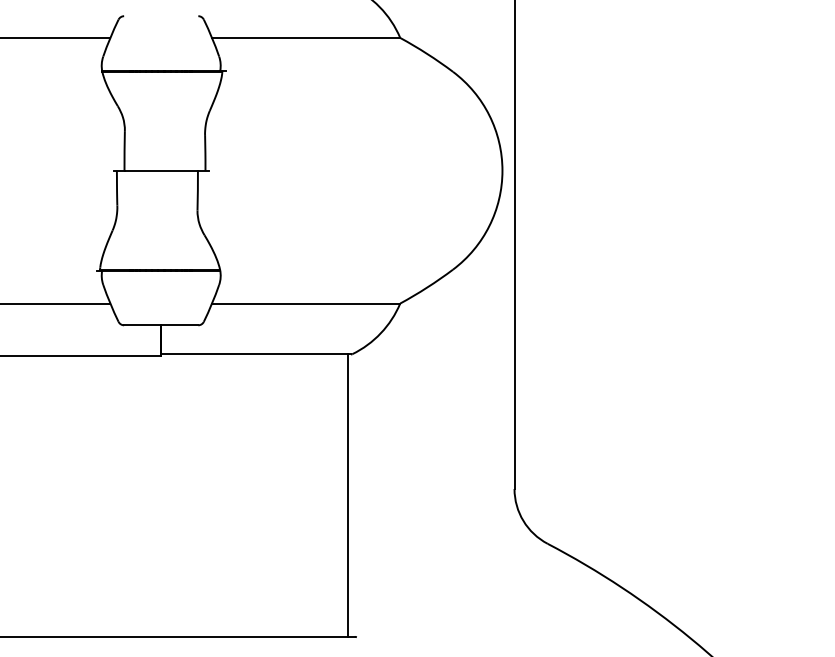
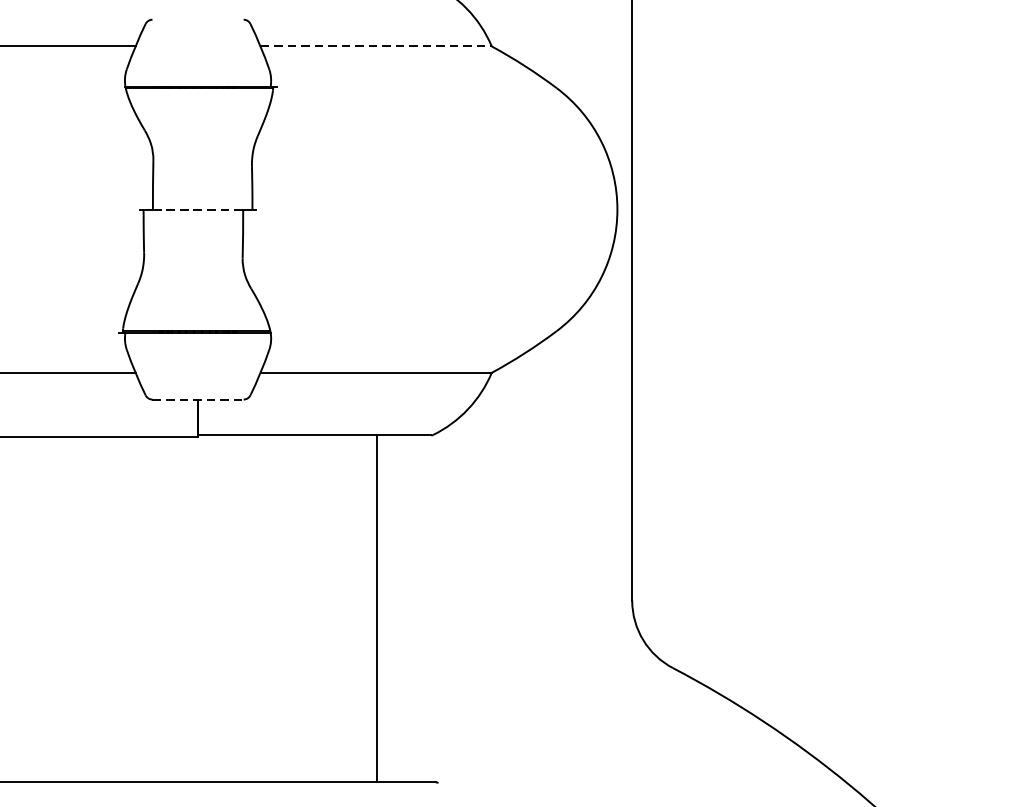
line: (306, 37) -> (376, 45), solid -> dashed
line: (161, 170) -> (198, 209), solid -> dashed
line: (161, 325) -> (198, 399), solid -> dashed
line: (347, 495) -> (376, 608), moved

